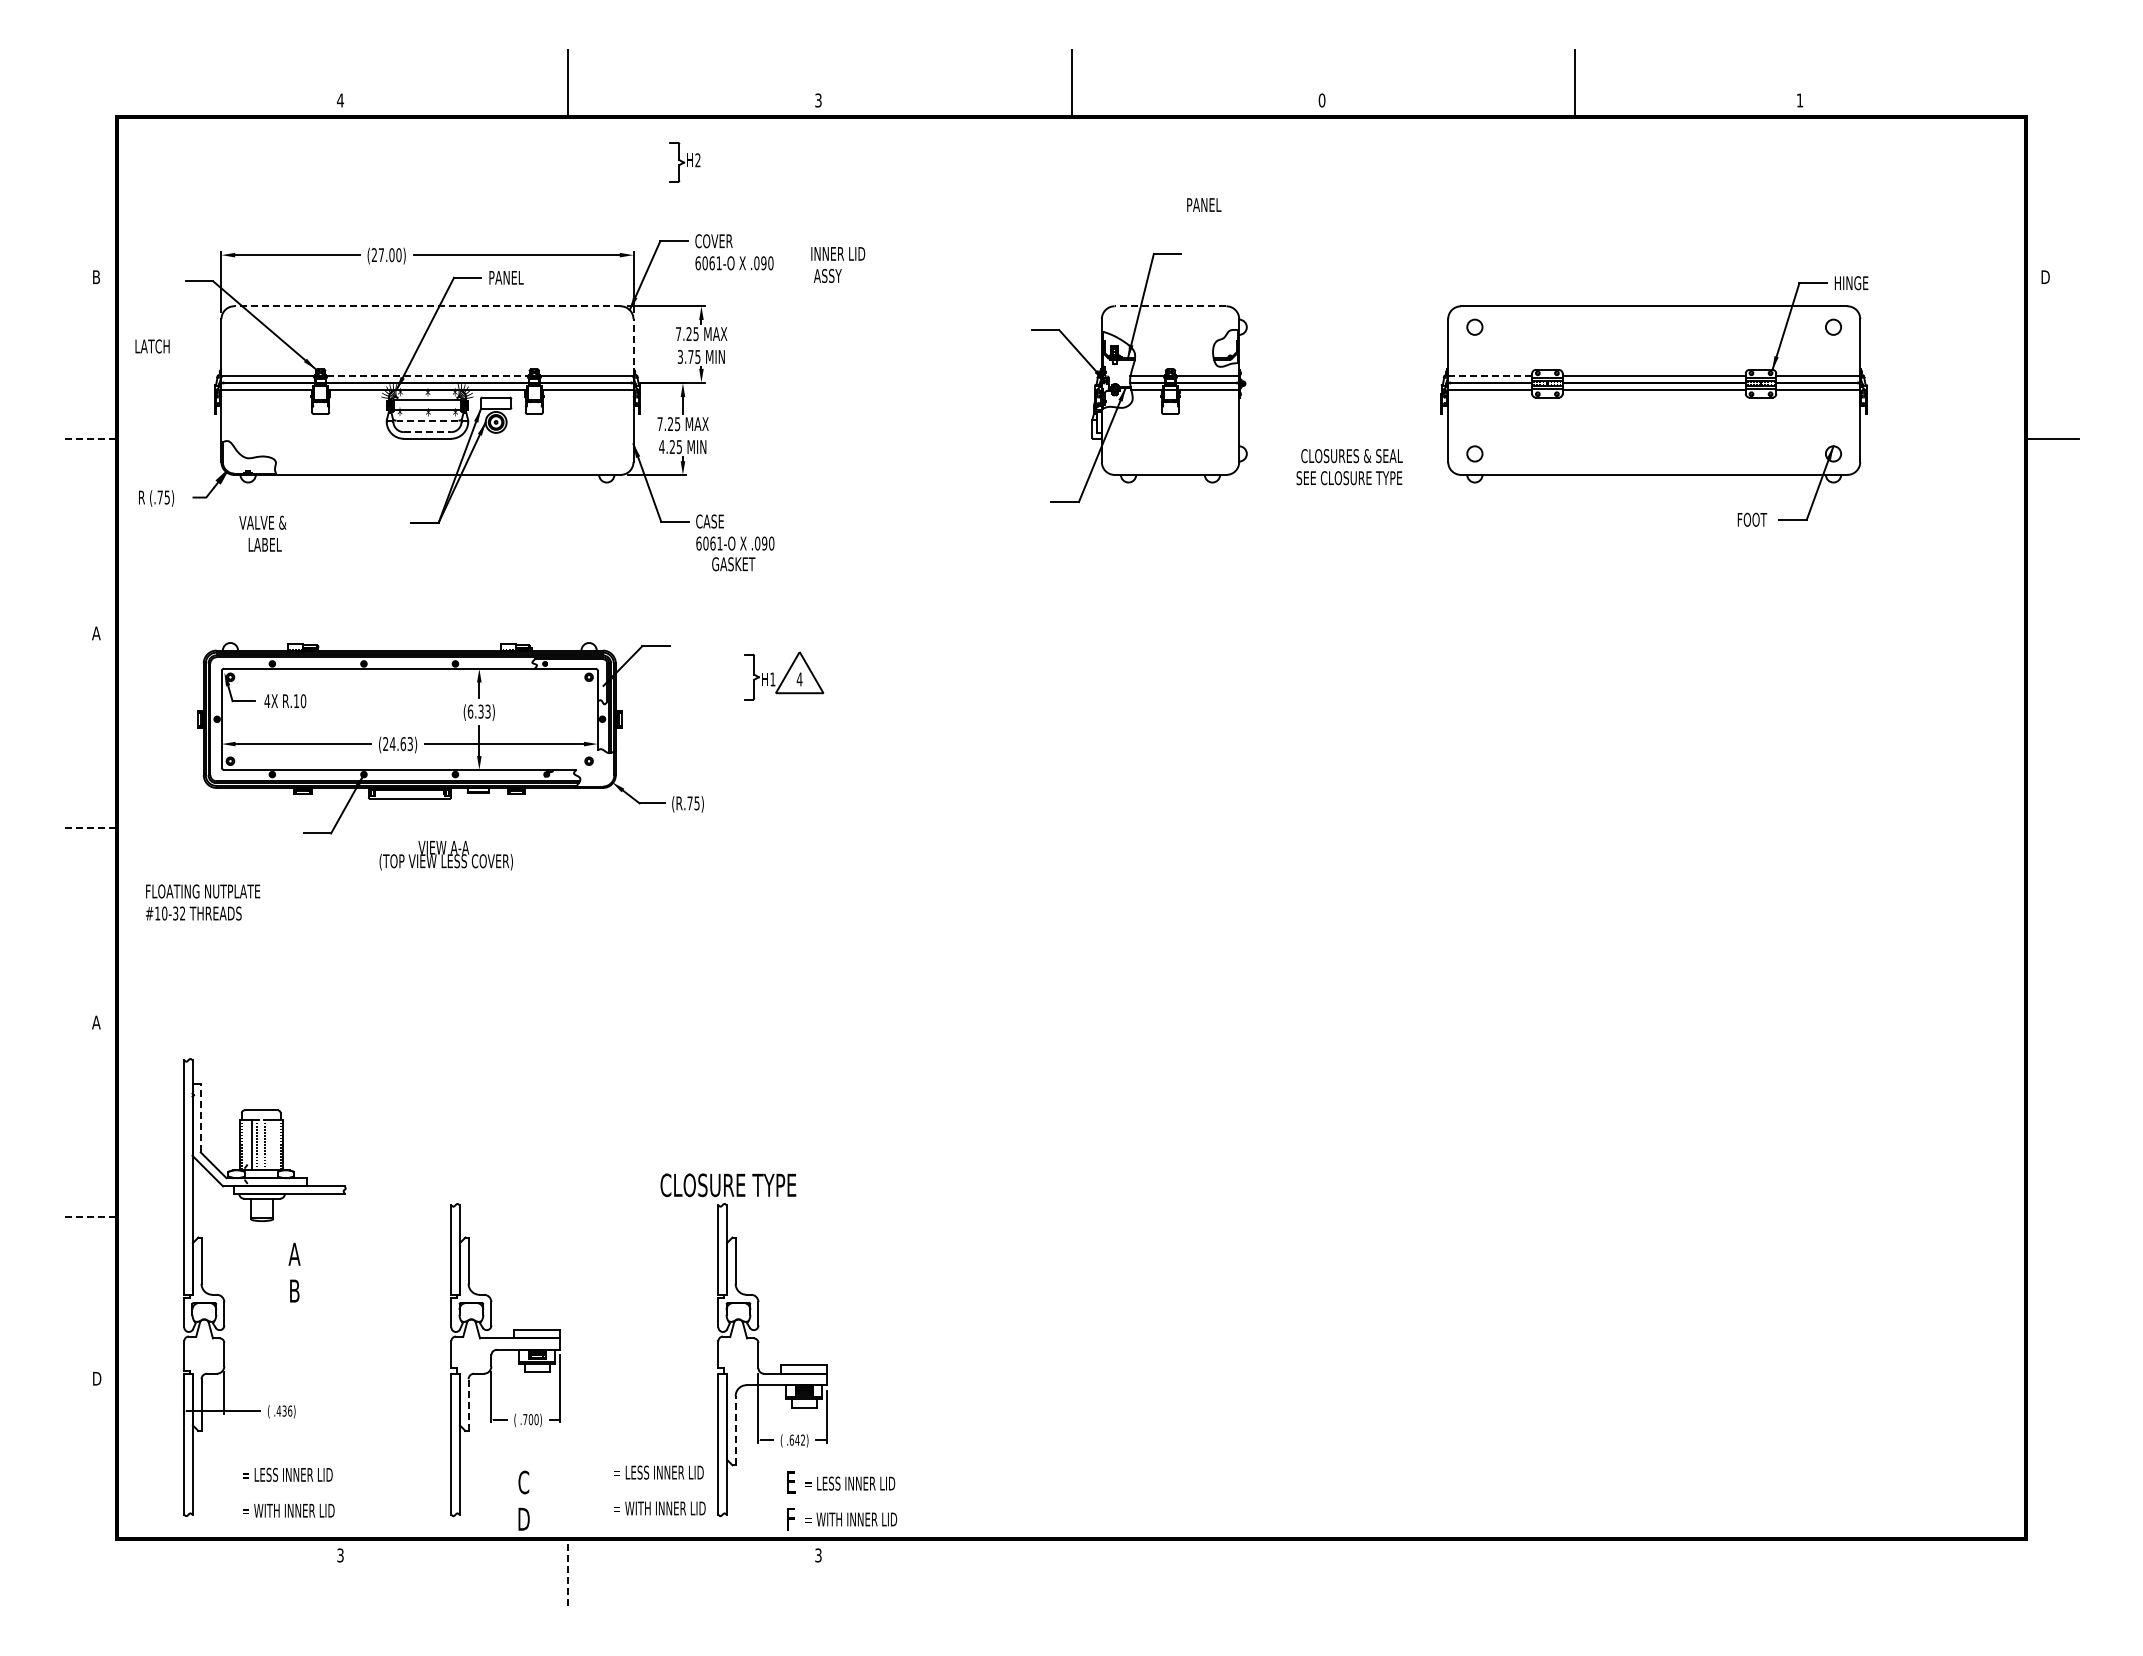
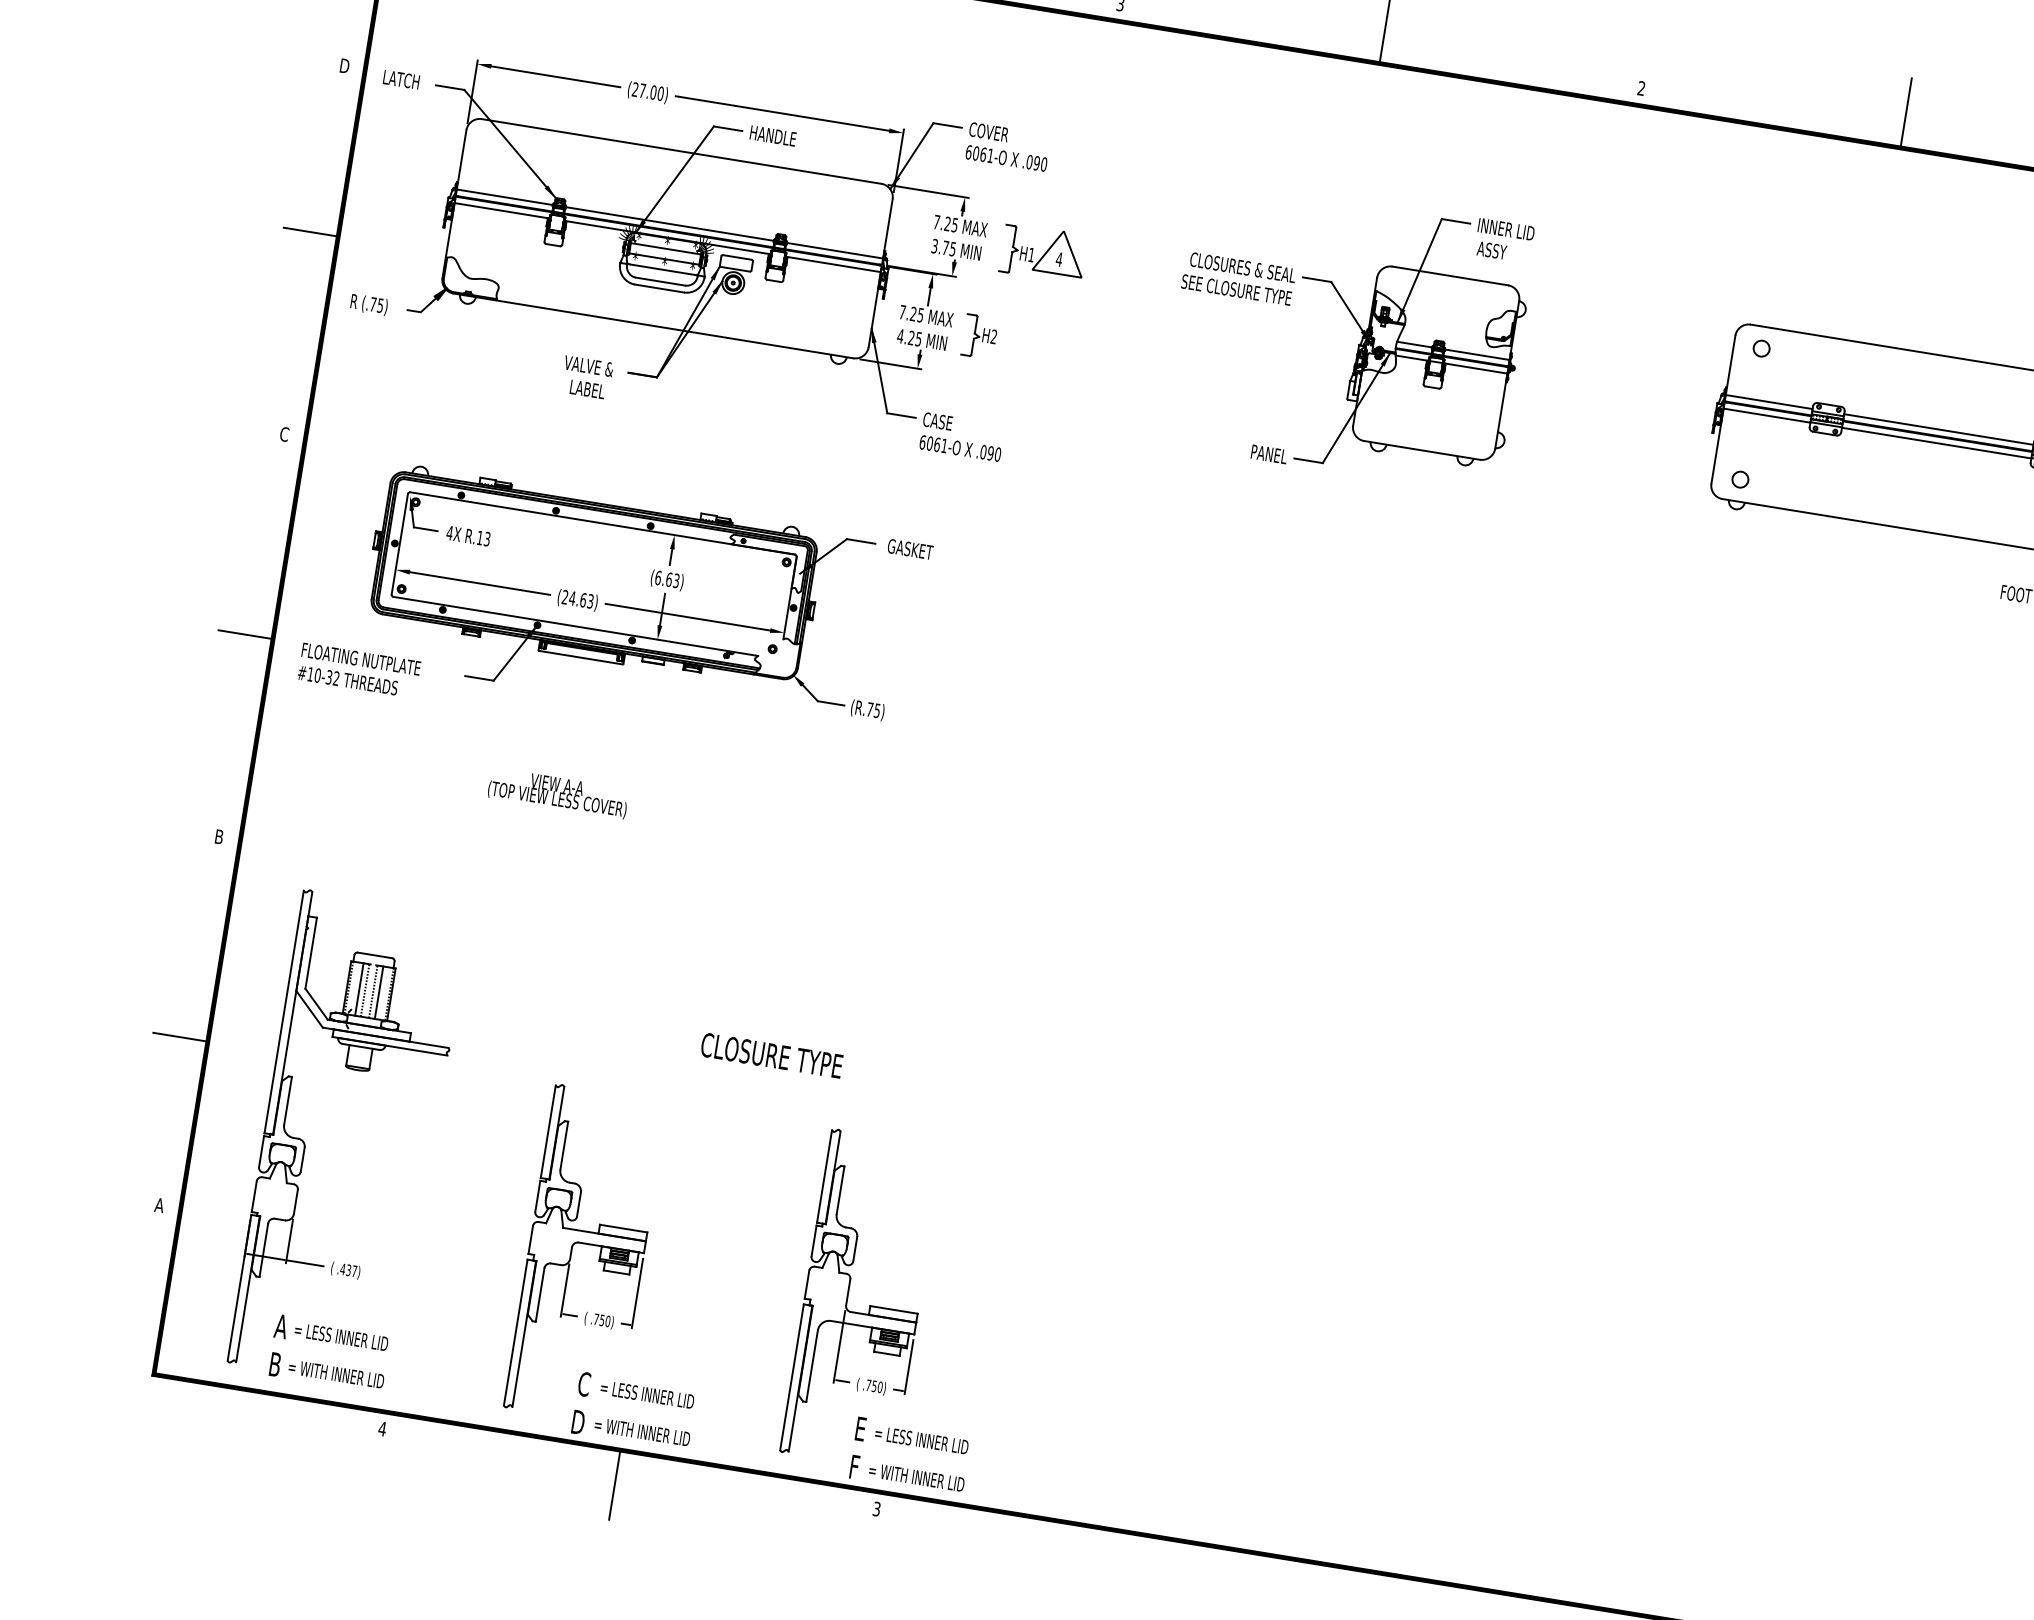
text: (1321, 100) -> (1640, 88), 0 -> 2
part: (684, 162) -> (979, 336), moved
text: (1204, 204) -> (1269, 453), moved
text: (838, 264) -> (1504, 240), moved
text: (97, 277) -> (345, 66), B -> D
text: (511, 277) -> (773, 135), PANEL -> HANDLE
line: (426, 306) -> (680, 151), dashed -> solid
line: (1170, 306) -> (1450, 276), dashed -> solid
text: (152, 346) -> (401, 79), moved
line: (633, 347) -> (887, 228), dashed -> solid
line: (427, 376) -> (669, 224), dashed -> solid
line: (1490, 376) -> (1769, 402), dashed -> solid
line: (427, 420) -> (662, 269), dashed -> solid
line: (427, 432) -> (660, 282), dashed -> solid
line: (89, 438) -> (309, 231), dashed -> solid
text: (1349, 467) -> (1238, 279), moved
text: (262, 533) -> (586, 377), moved
text: (733, 564) -> (910, 549), moved
text: (96, 633) -> (284, 434), A -> C
part: (784, 675) -> (1044, 252), moved
text: (303, 701) -> (487, 539), R.10 -> R.13
text: (480, 711) -> (668, 579), (6.33) -> (6.63)
line: (89, 827) -> (244, 634), dashed -> solid
text: (445, 855) -> (557, 792), moved
text: (203, 902) -> (359, 670), moved
text: (96, 1022) -> (219, 836), A -> B
line: (200, 1117) -> (310, 952), dashed -> solid
line: (270, 1144) -> (378, 992), added
text: (728, 1185) -> (771, 1055), moved
line: (89, 1217) -> (179, 1037), dashed -> solid
text: (294, 1272) -> (278, 1345), moved
text: (96, 1378) -> (159, 1205), D -> A
line: (468, 1405) -> (539, 1295), dashed -> solid
text: (290, 1410) -> (354, 1270), .436) -> .437)
text: (530, 1419) -> (601, 1320), .700) -> .750)
line: (735, 1430) -> (811, 1365), dashed -> solid
text: (797, 1439) -> (874, 1385), .642) -> .750)
text: (659, 1490) -> (645, 1413), moved
text: (340, 1555) -> (382, 1429), 3 -> 4
line: (567, 1573) -> (614, 1485), dashed -> solid

